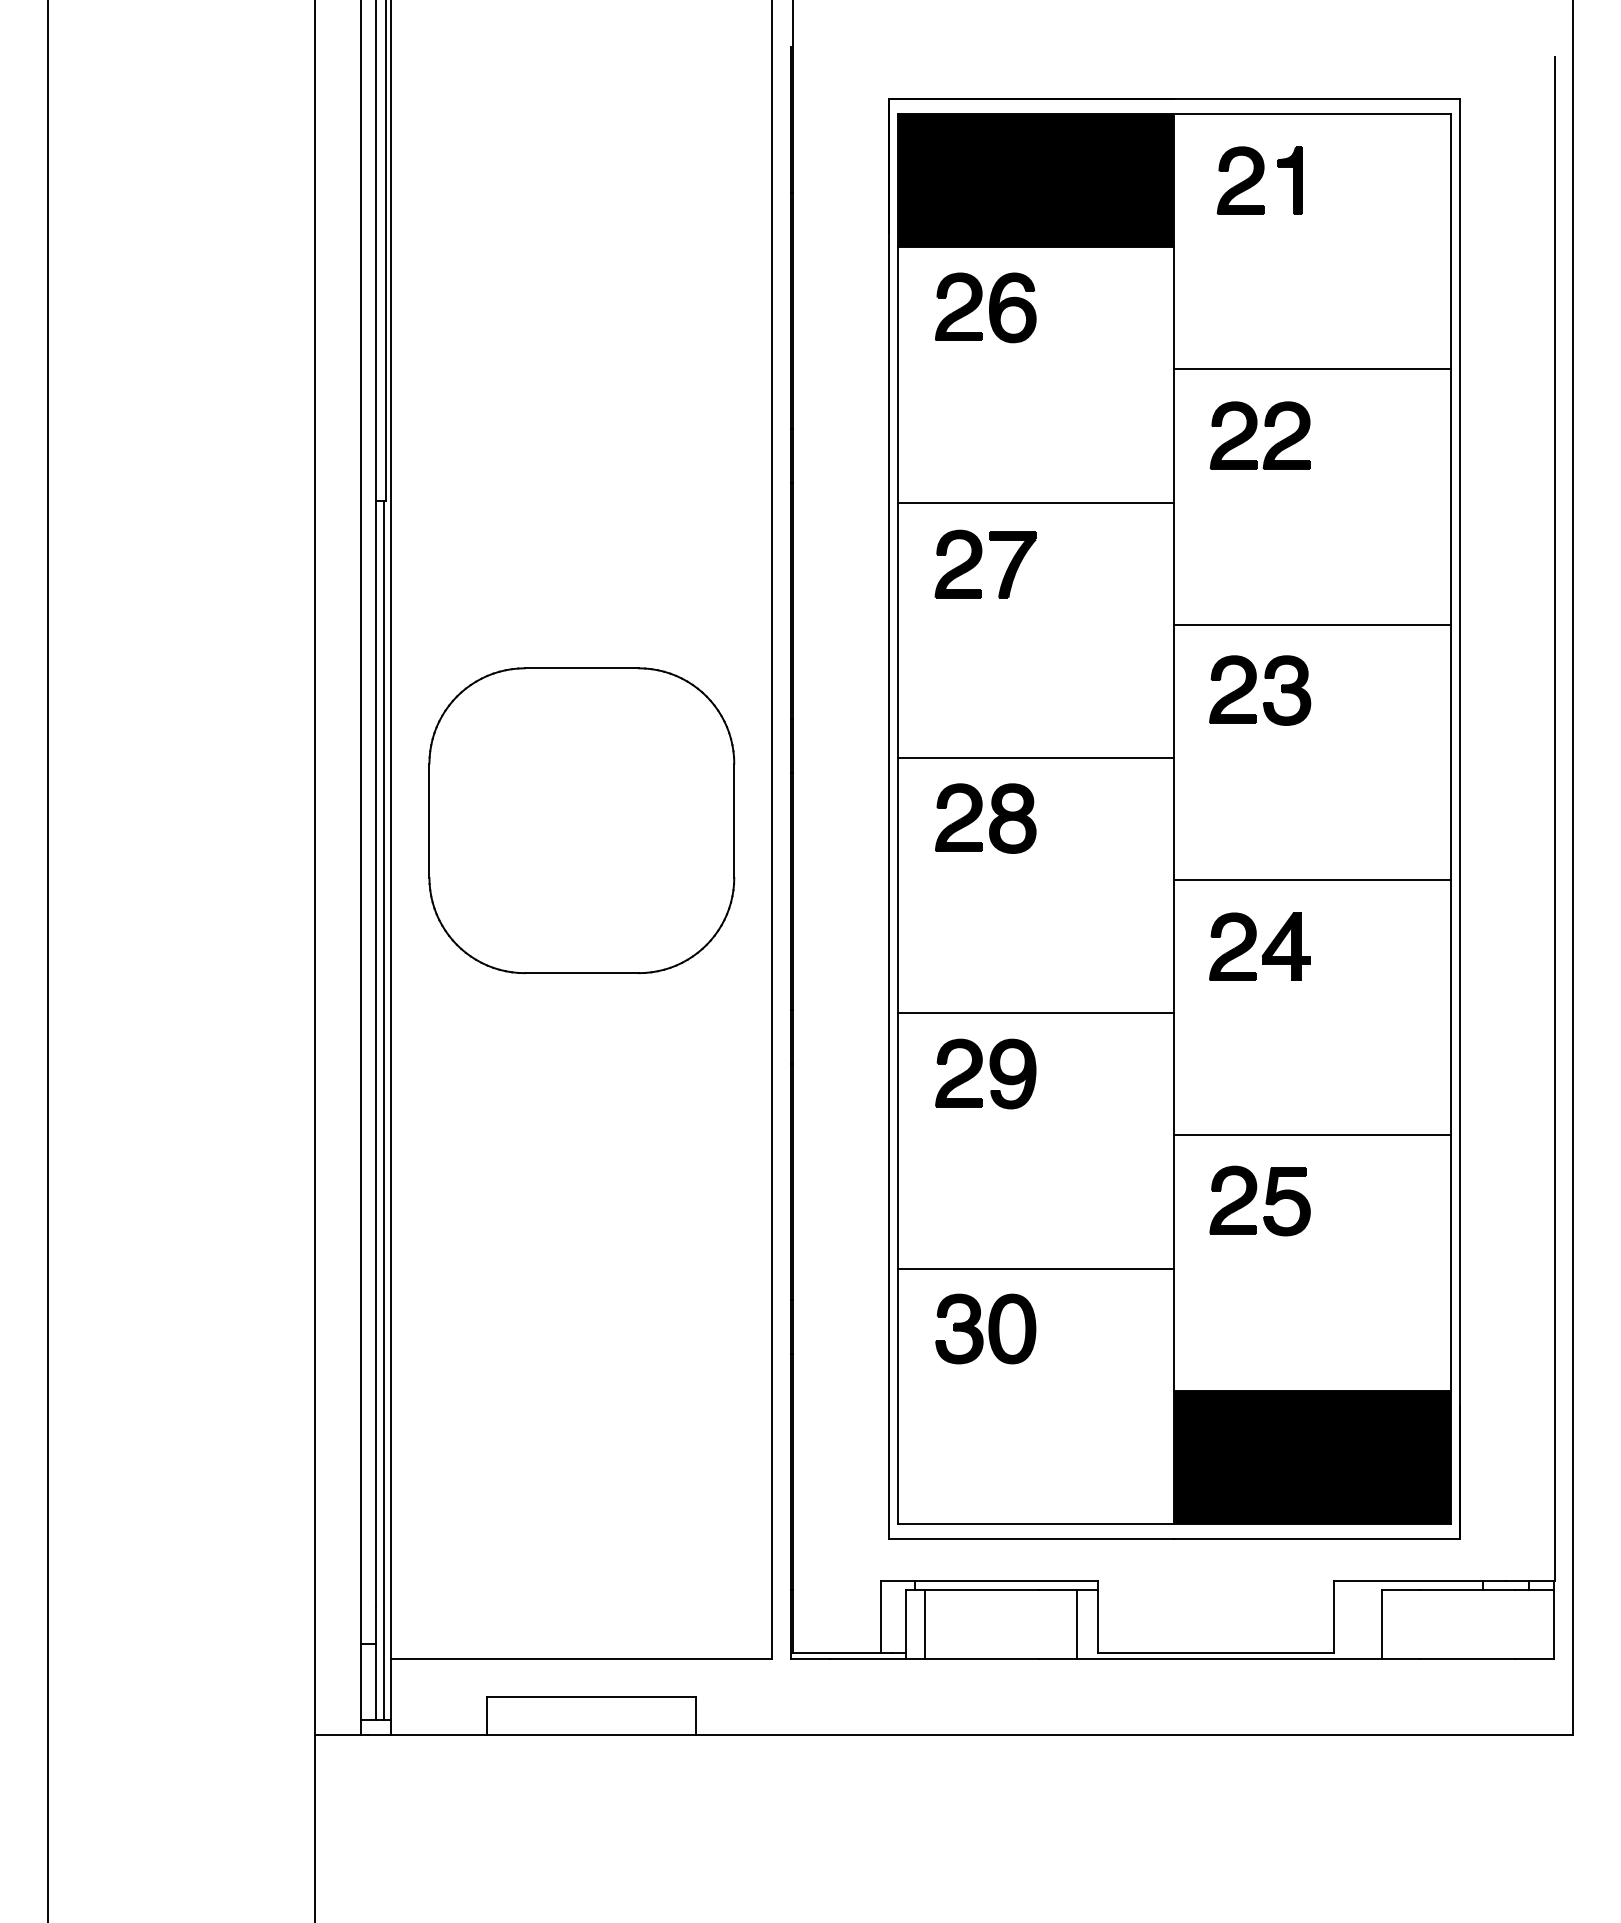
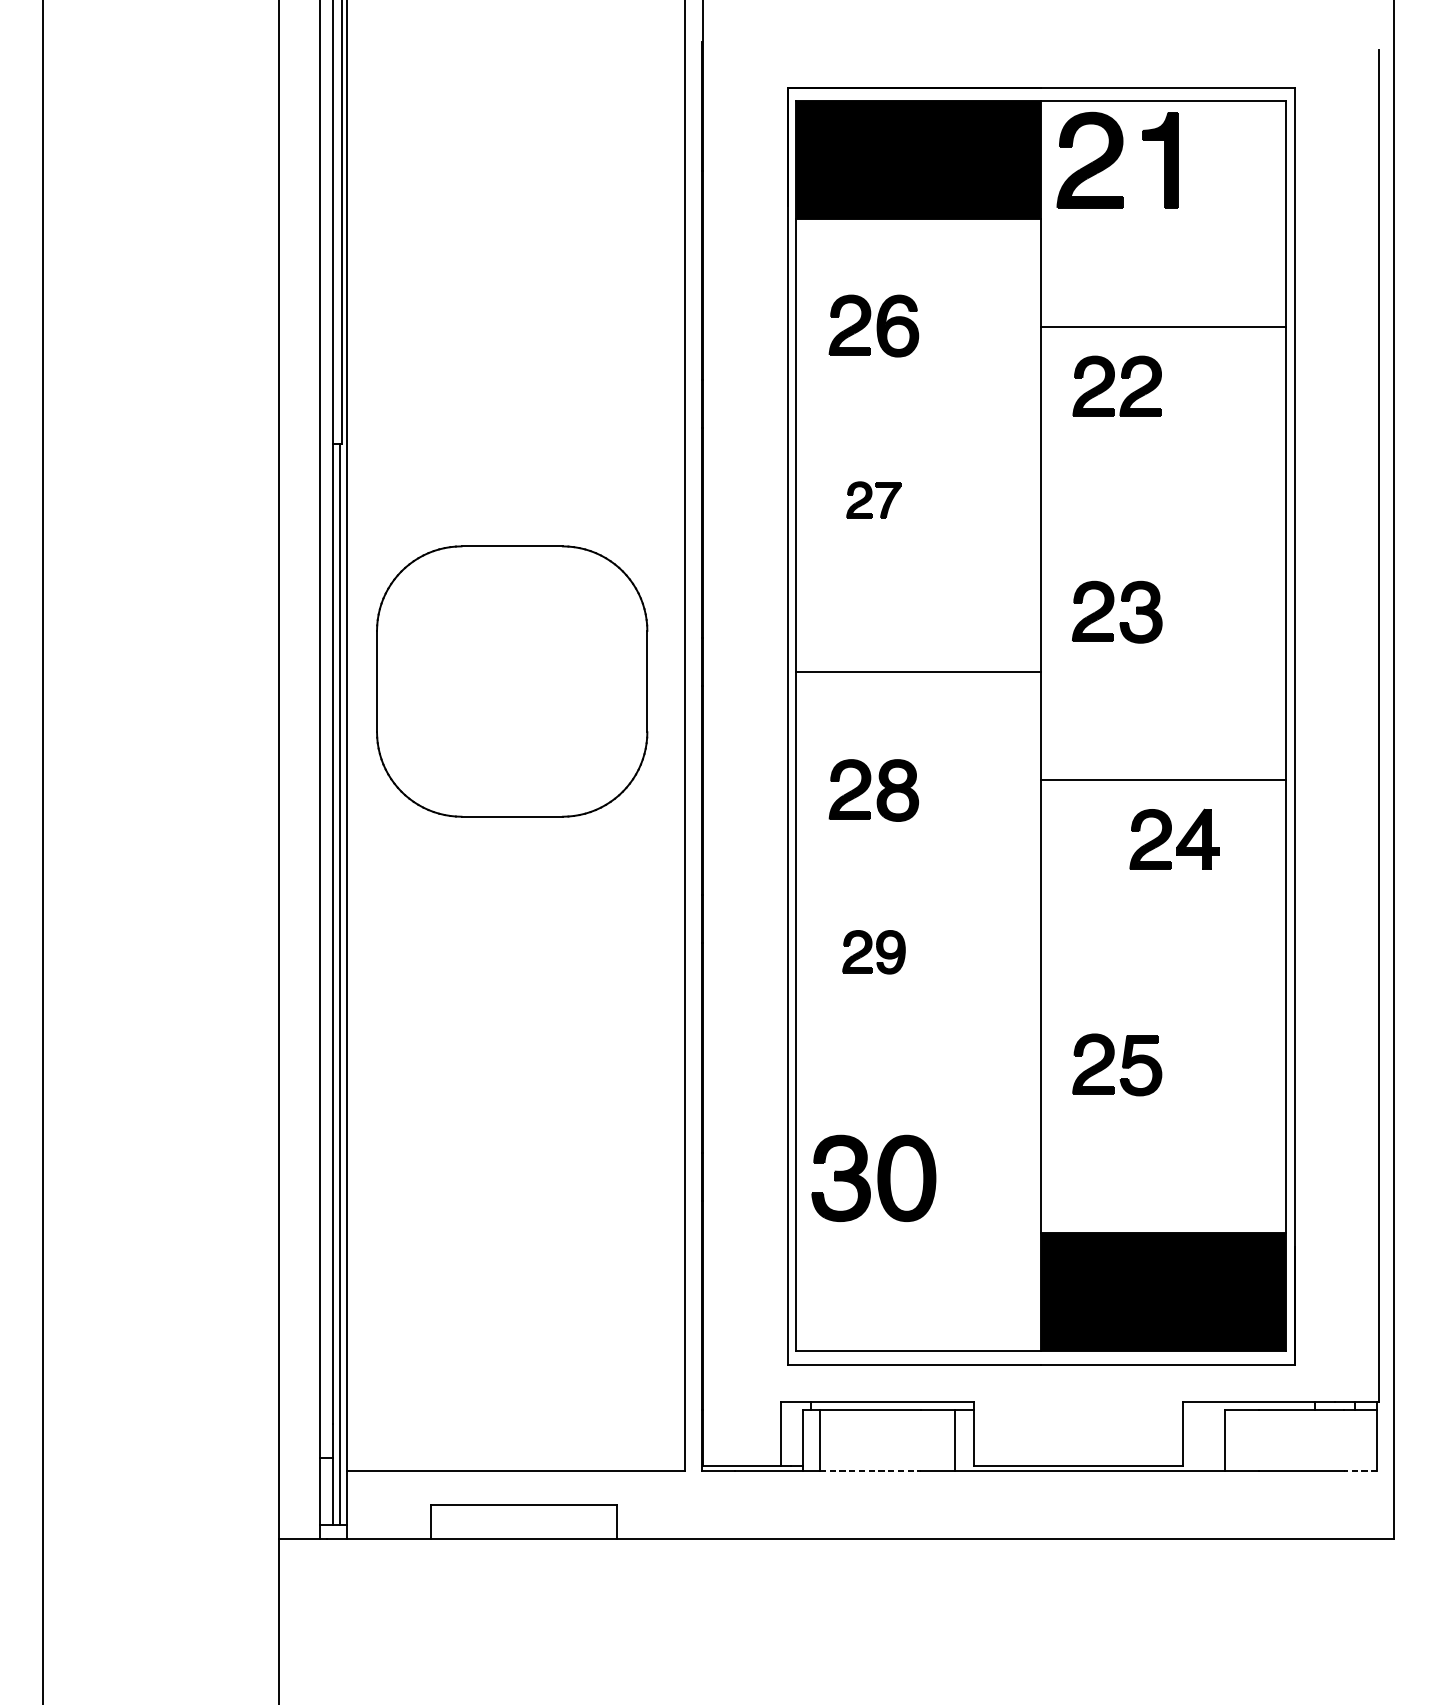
part: (1259, 180) -> (1116, 159), size x1.6
part: (985, 307) -> (873, 325), moved
line: (1036, 502) -> (918, 445), removed
part: (985, 563) -> (873, 499), size x0.6
line: (1312, 624) -> (1163, 553), removed
part: (980, 814) -> (869, 786), moved
part: (581, 820) -> (511, 681), moved
part: (1259, 946) -> (1174, 839), moved
line: (1036, 1013) -> (918, 898), removed
part: (985, 1073) -> (873, 951), size x0.7
line: (1312, 1135) -> (1163, 1006), removed
line: (1036, 1268) -> (918, 1124), removed
part: (985, 1328) -> (873, 1177), size x1.4
line: (982, 1659) -> (871, 1471), solid -> dashed
line: (1534, 1659) -> (1360, 1471), solid -> dashed

